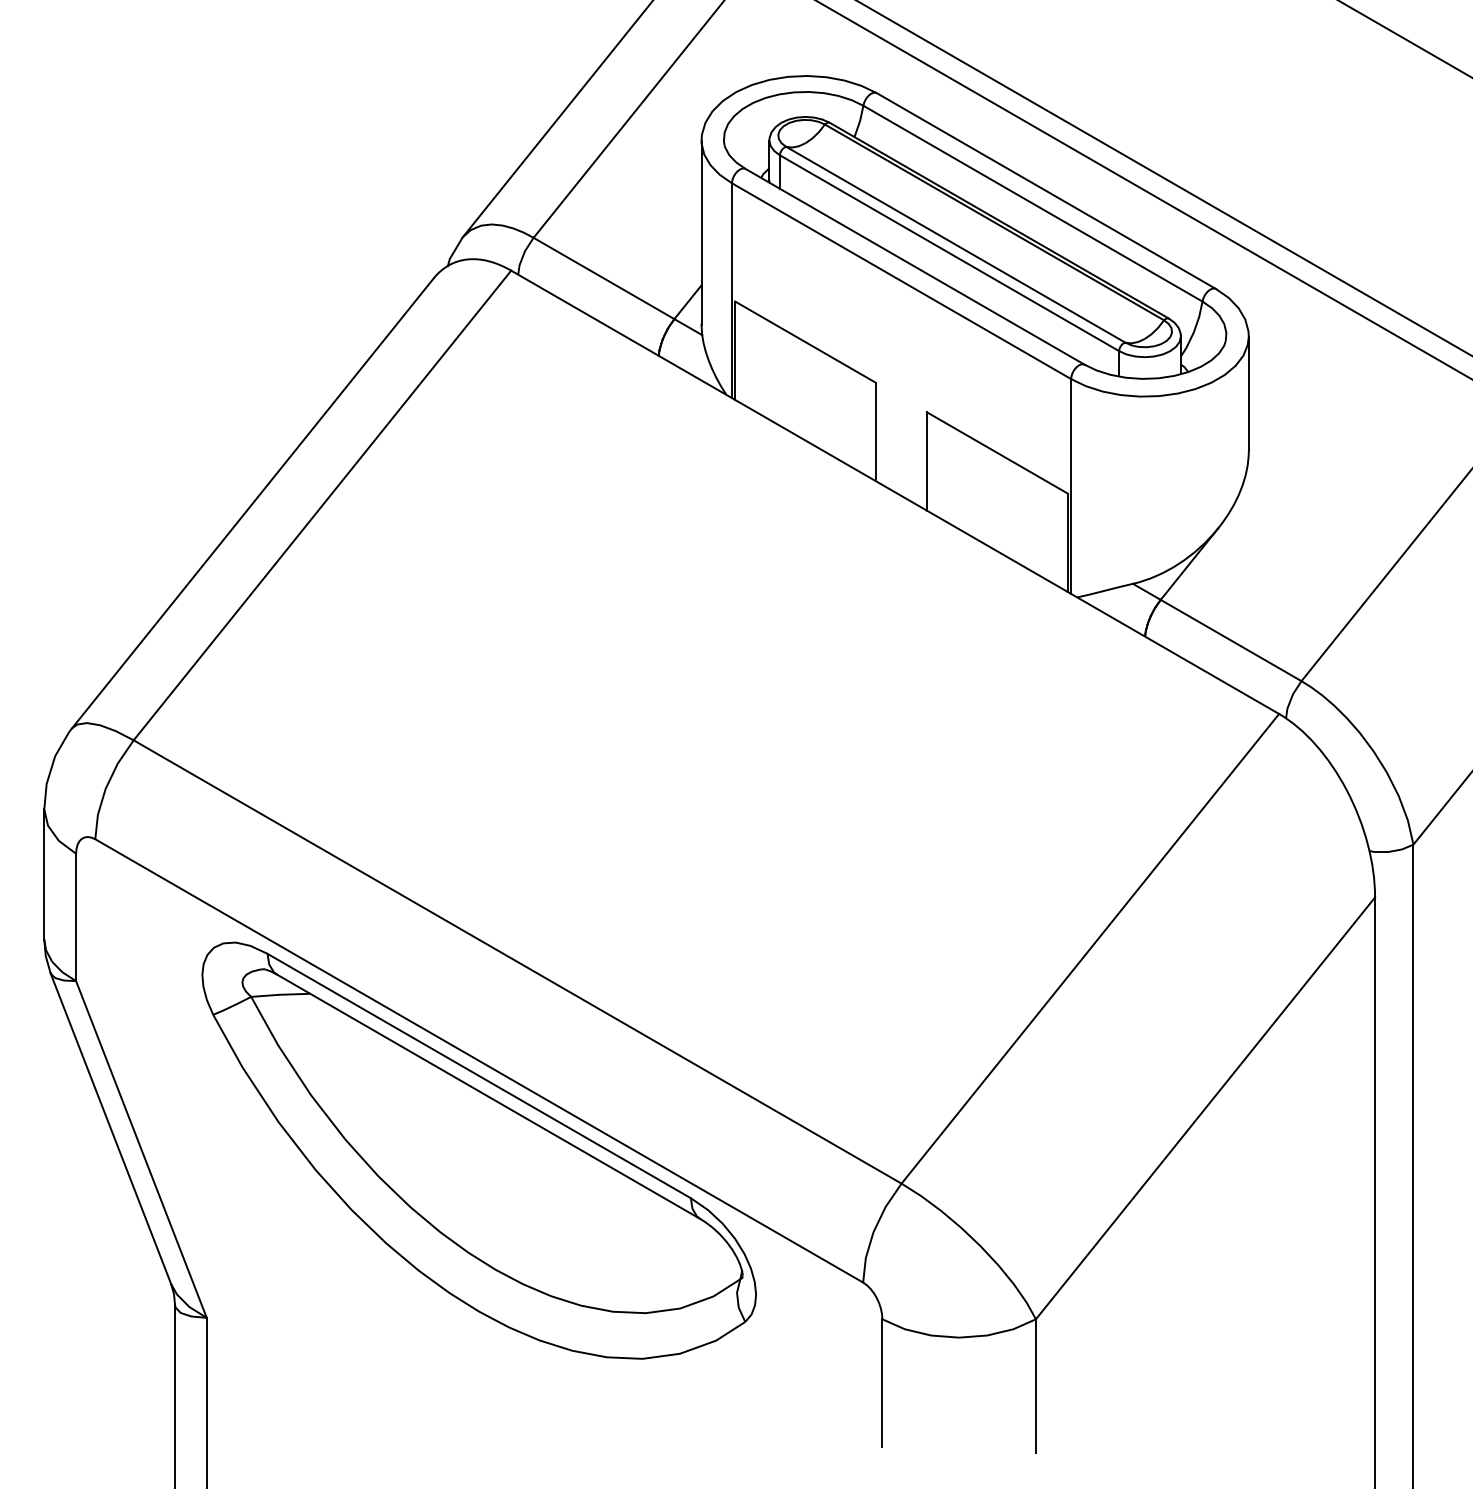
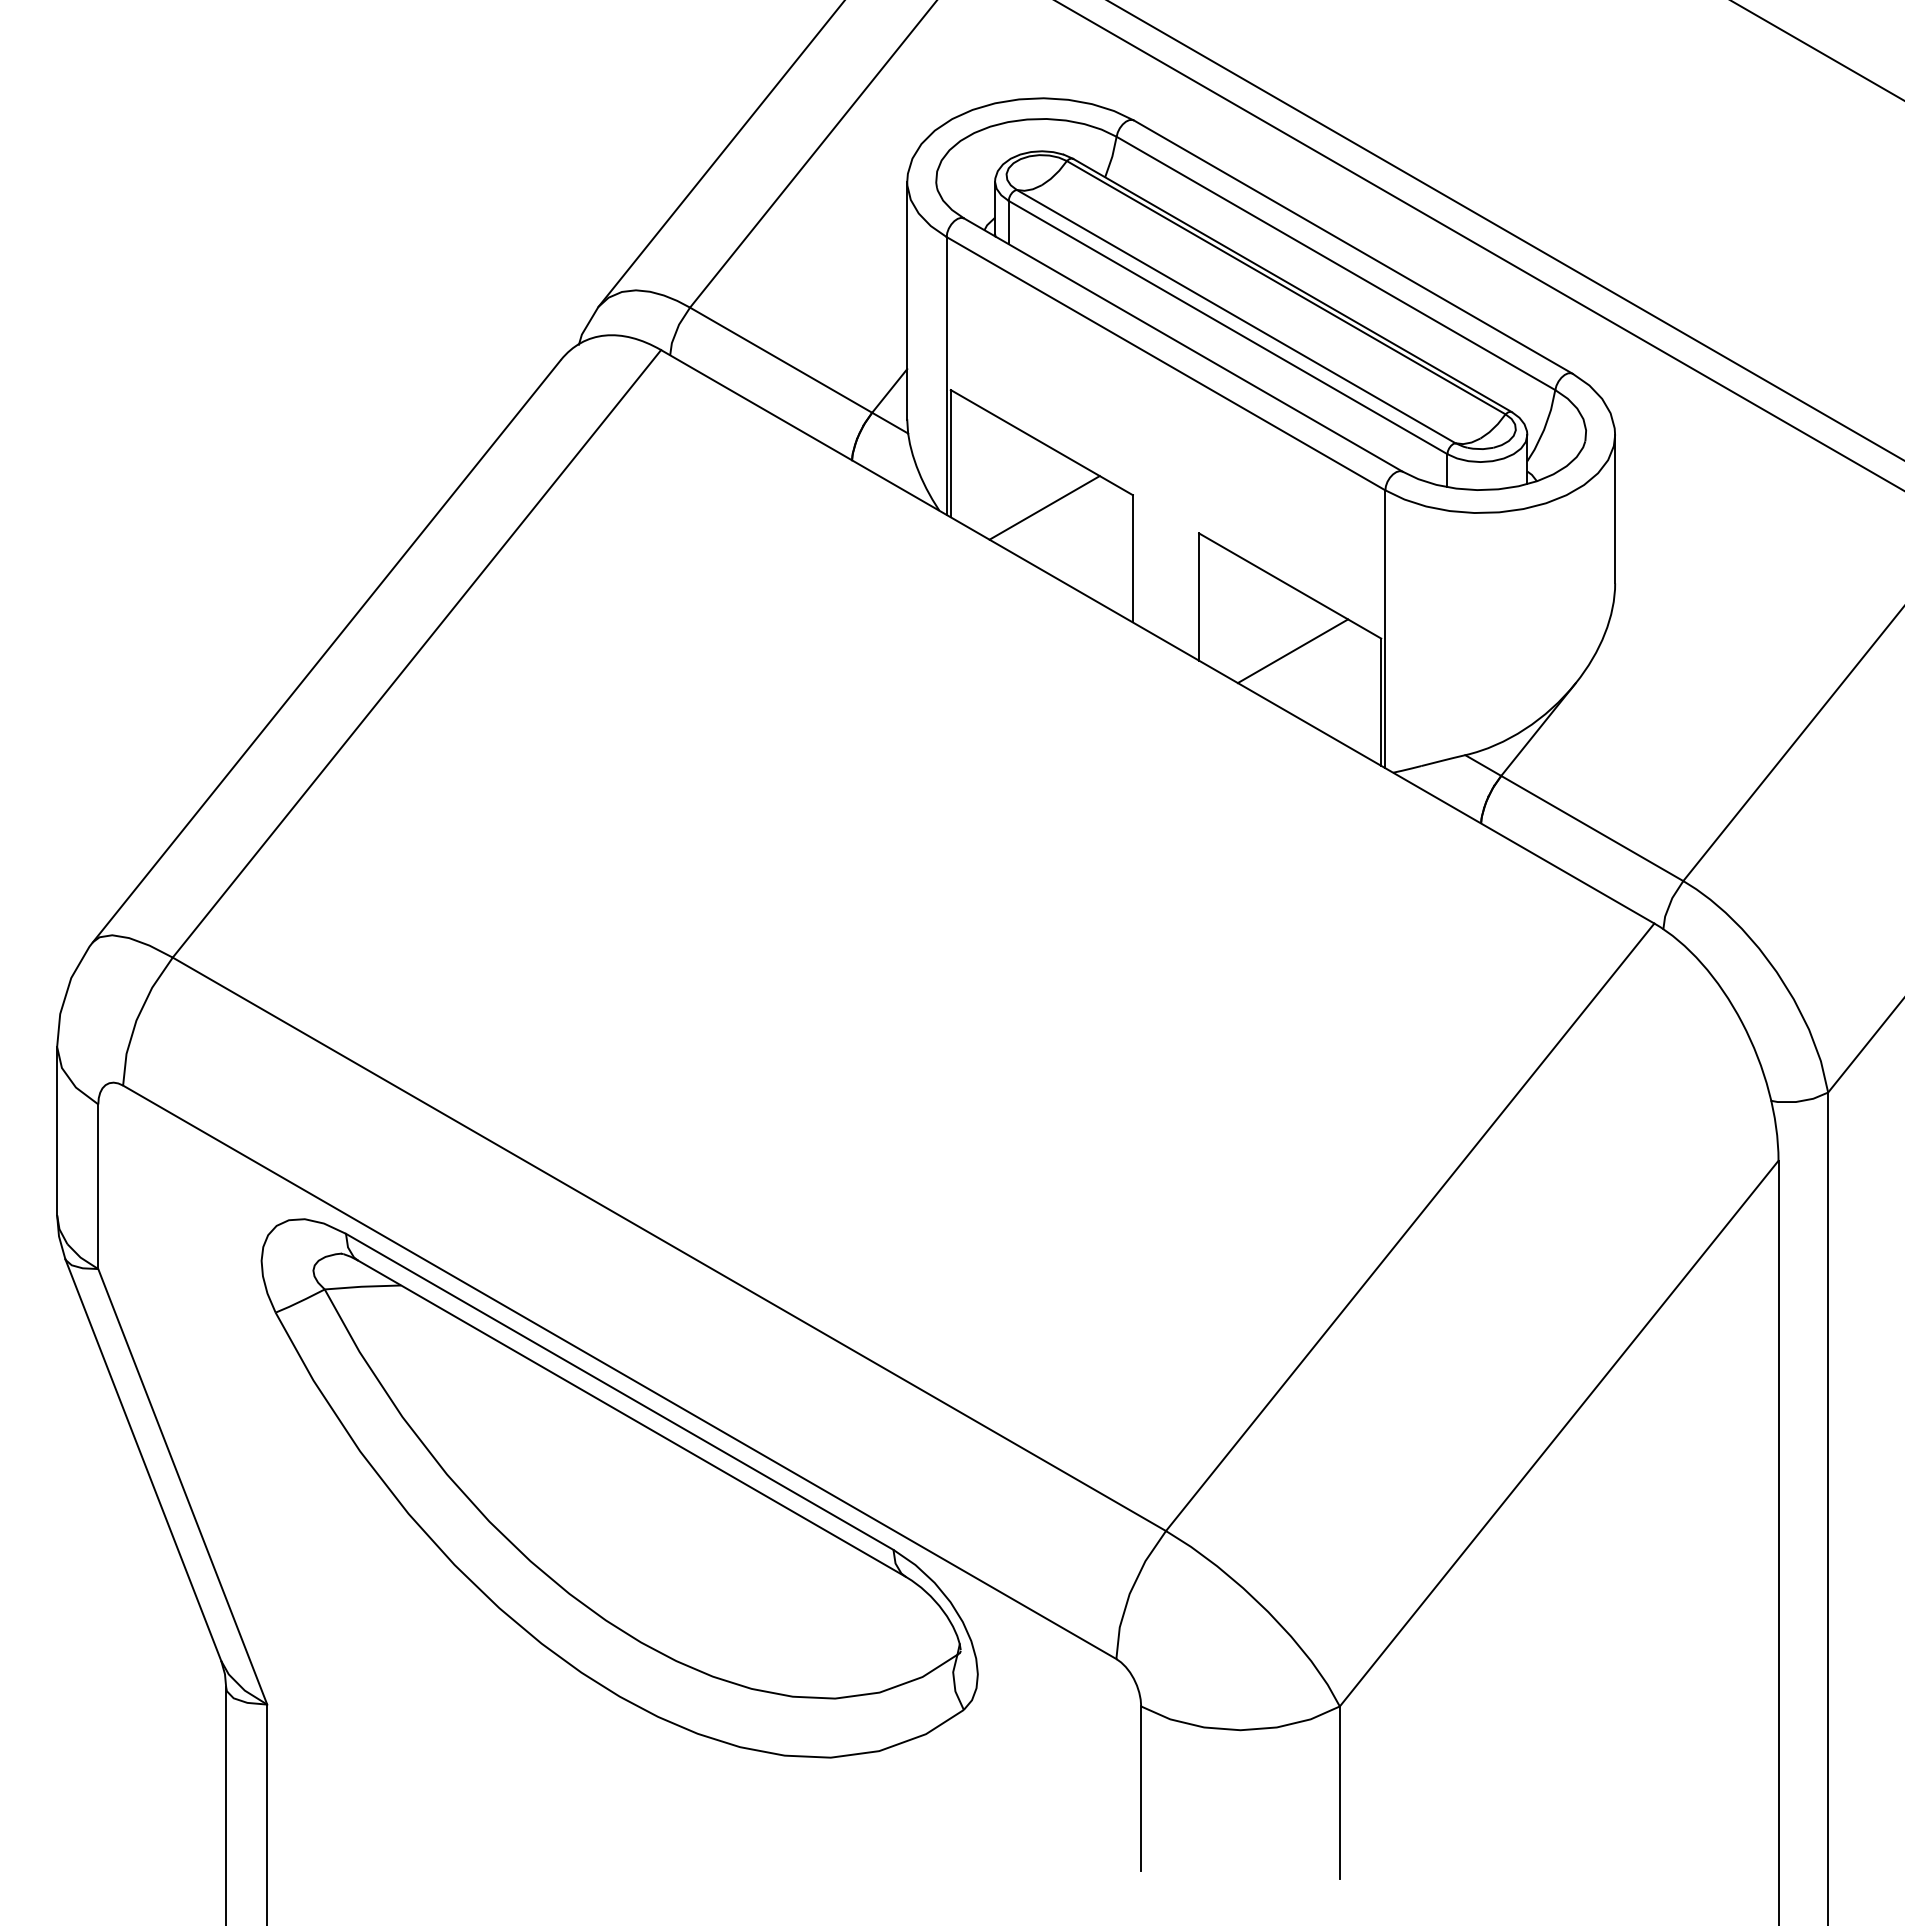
line: (807, 392) -> (1044, 507), added
line: (999, 503) -> (1292, 651), added

